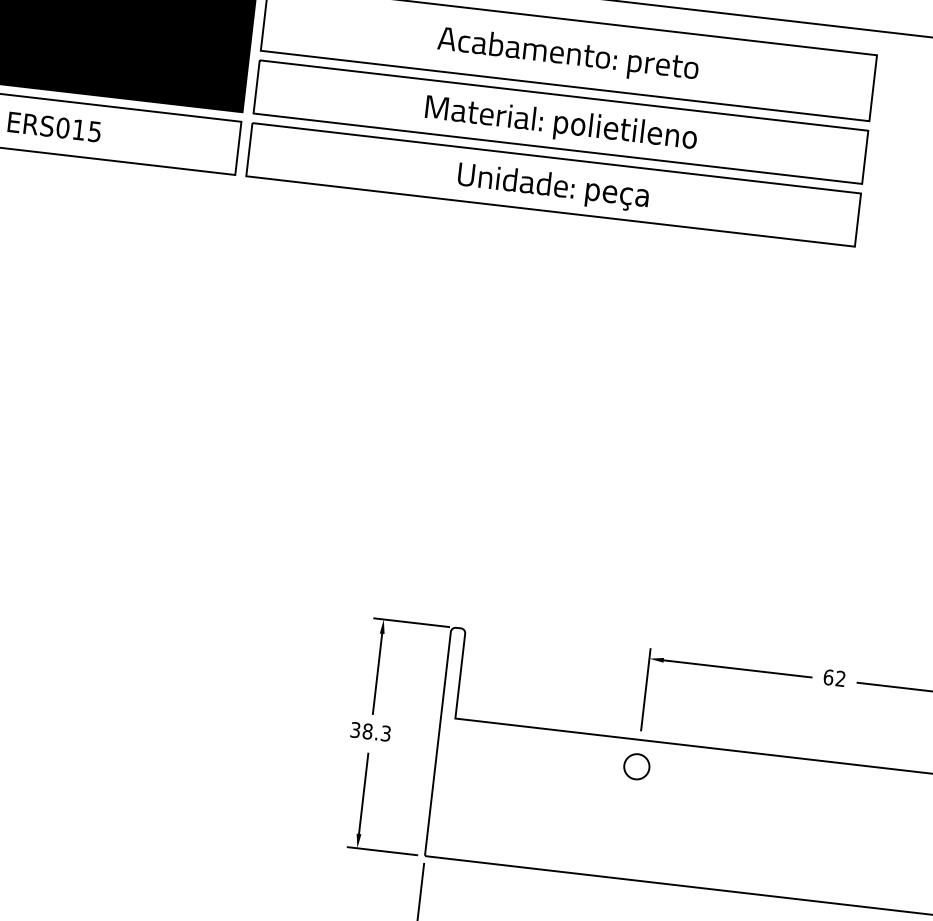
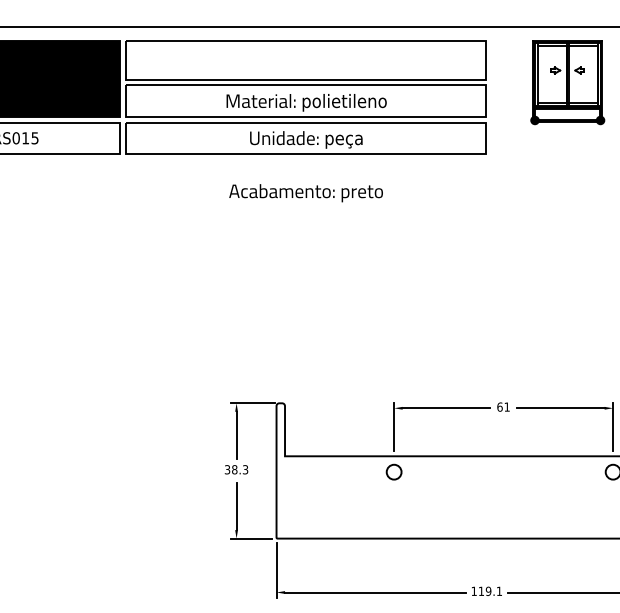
text: (567, 56) -> (305, 193), moved
text: (839, 677) -> (506, 406), 62 -> 61

